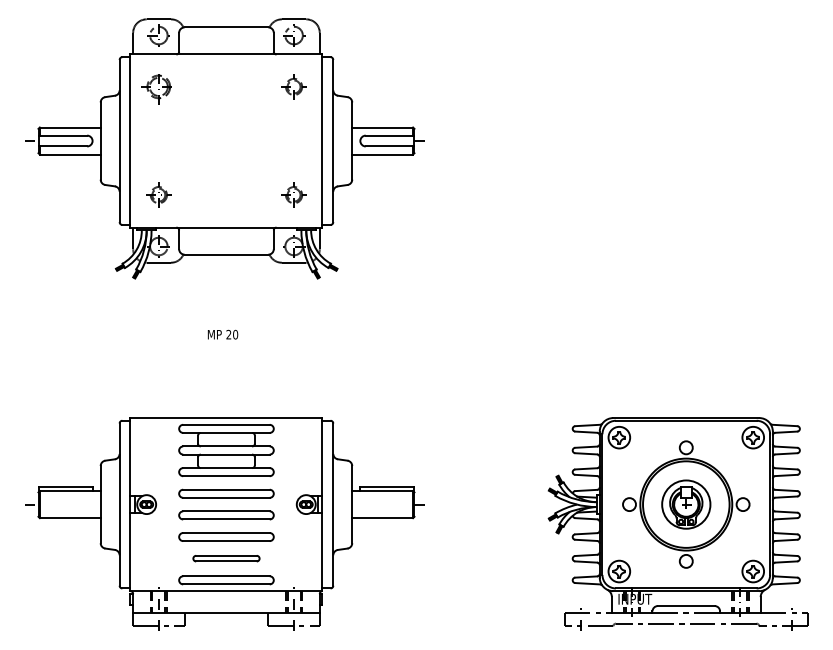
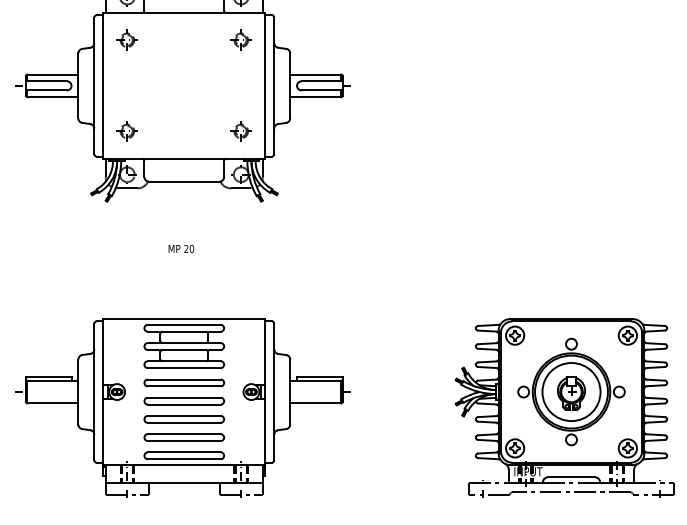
part: (158, 86) -> (127, 39), size x0.71
circle: (685, 504) -> (570, 391), size x1.43
part: (226, 558) -> (184, 437), size x1.43

